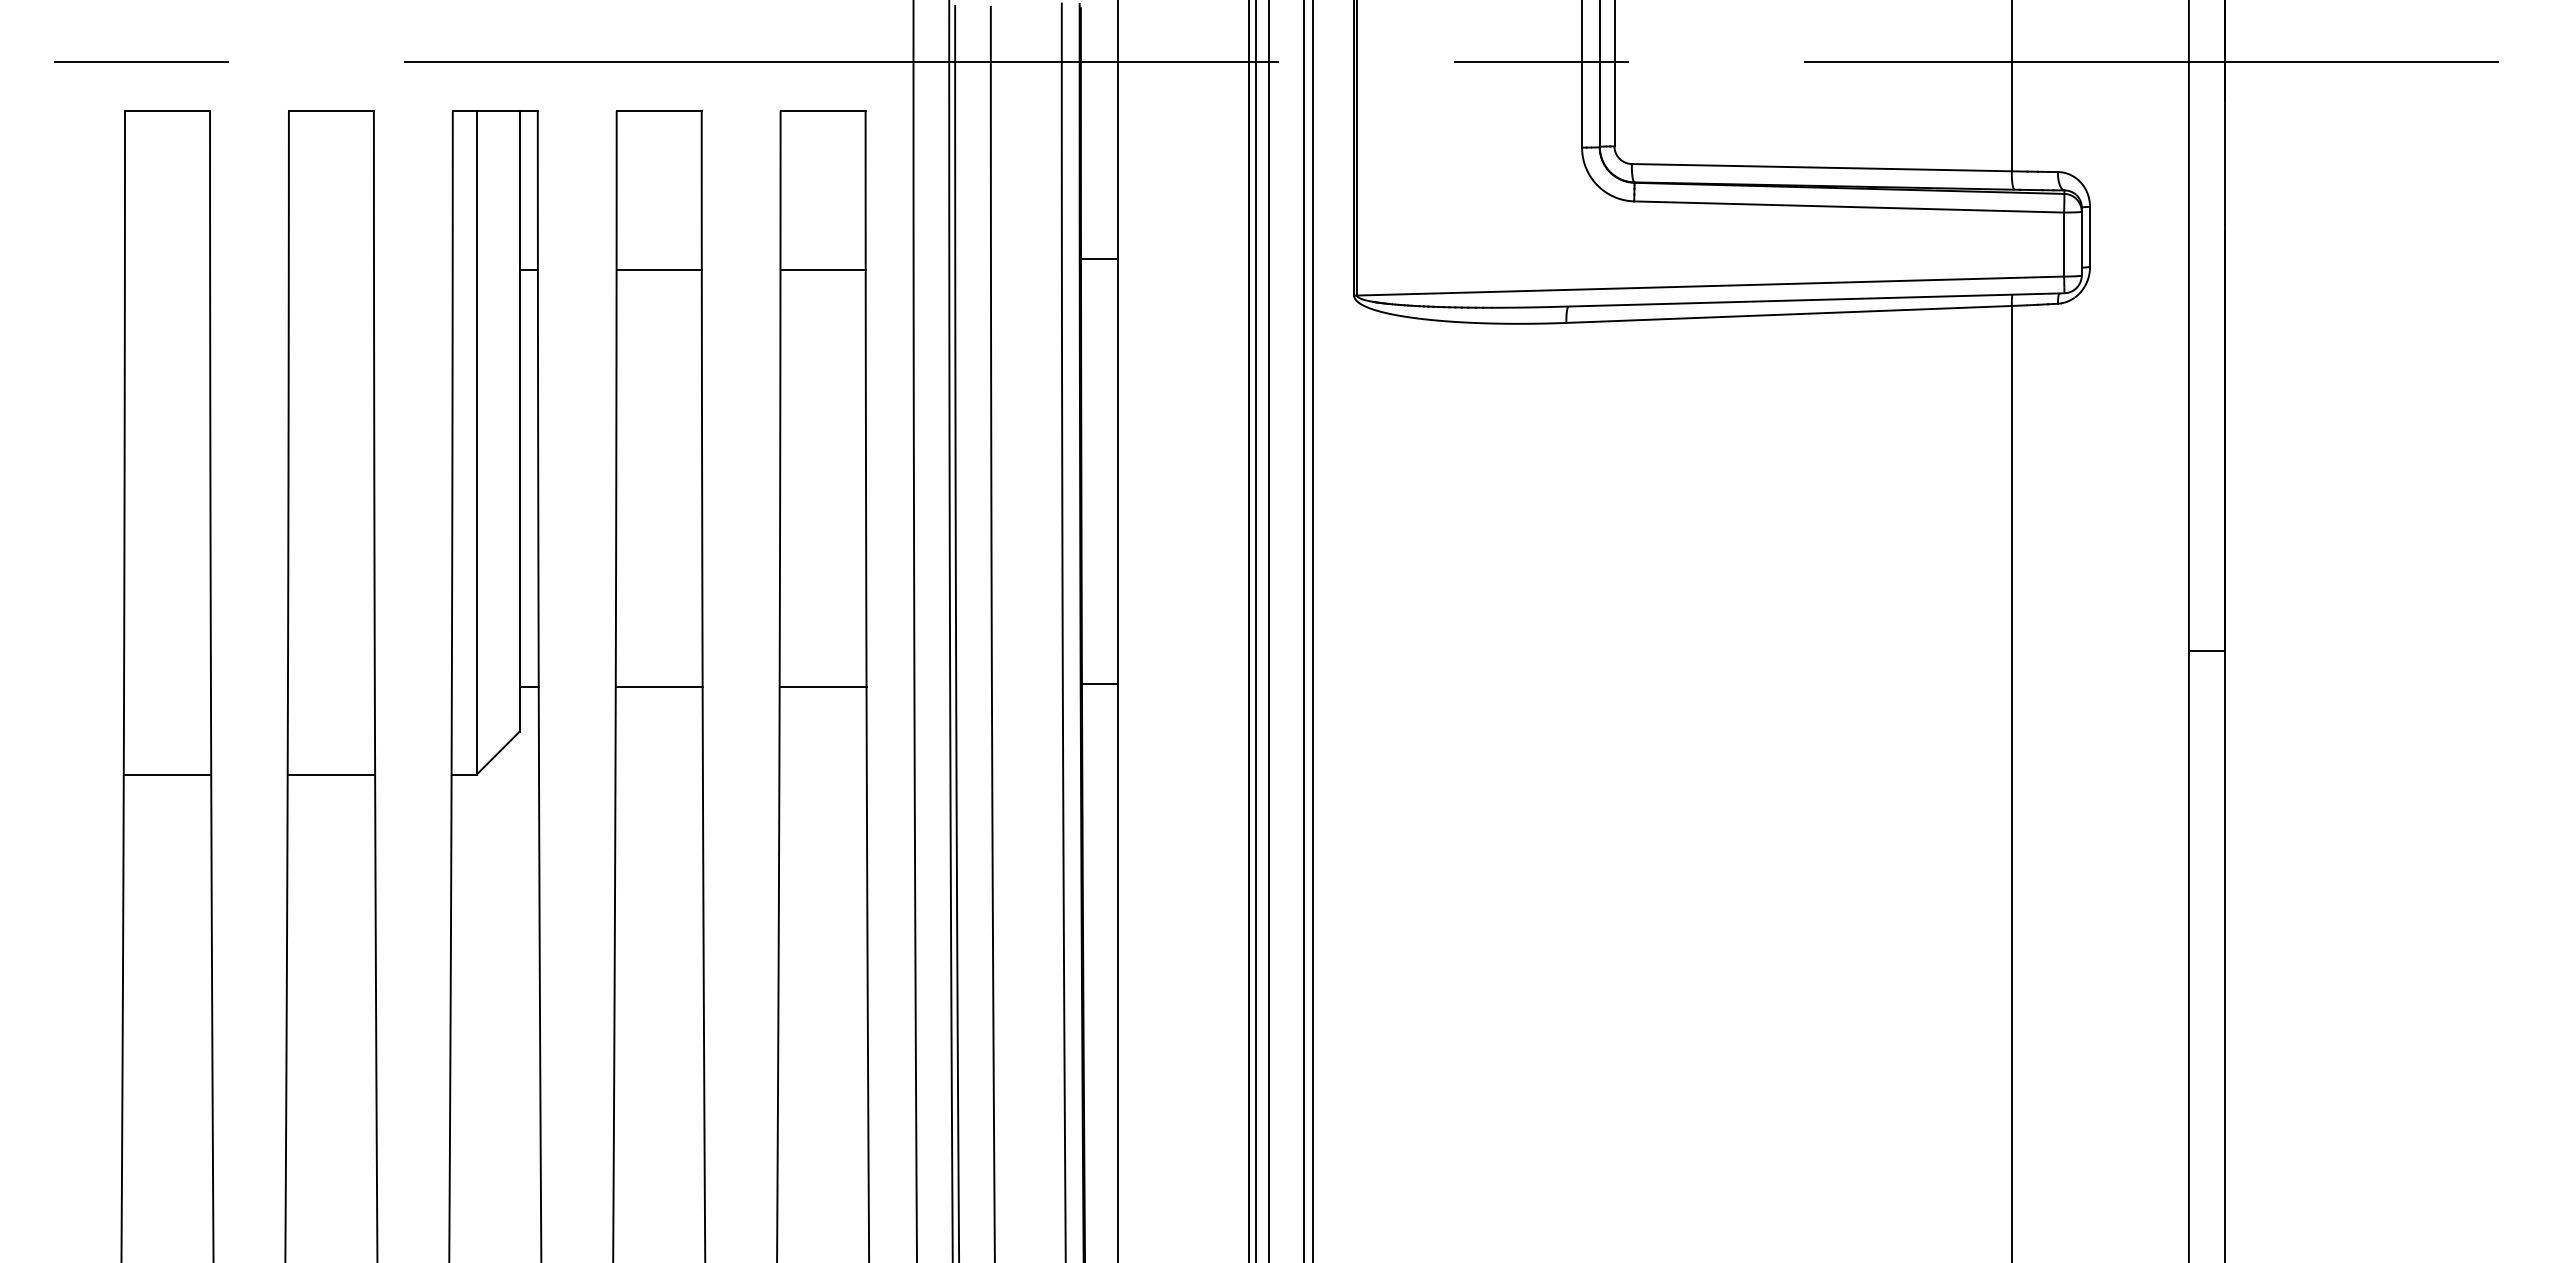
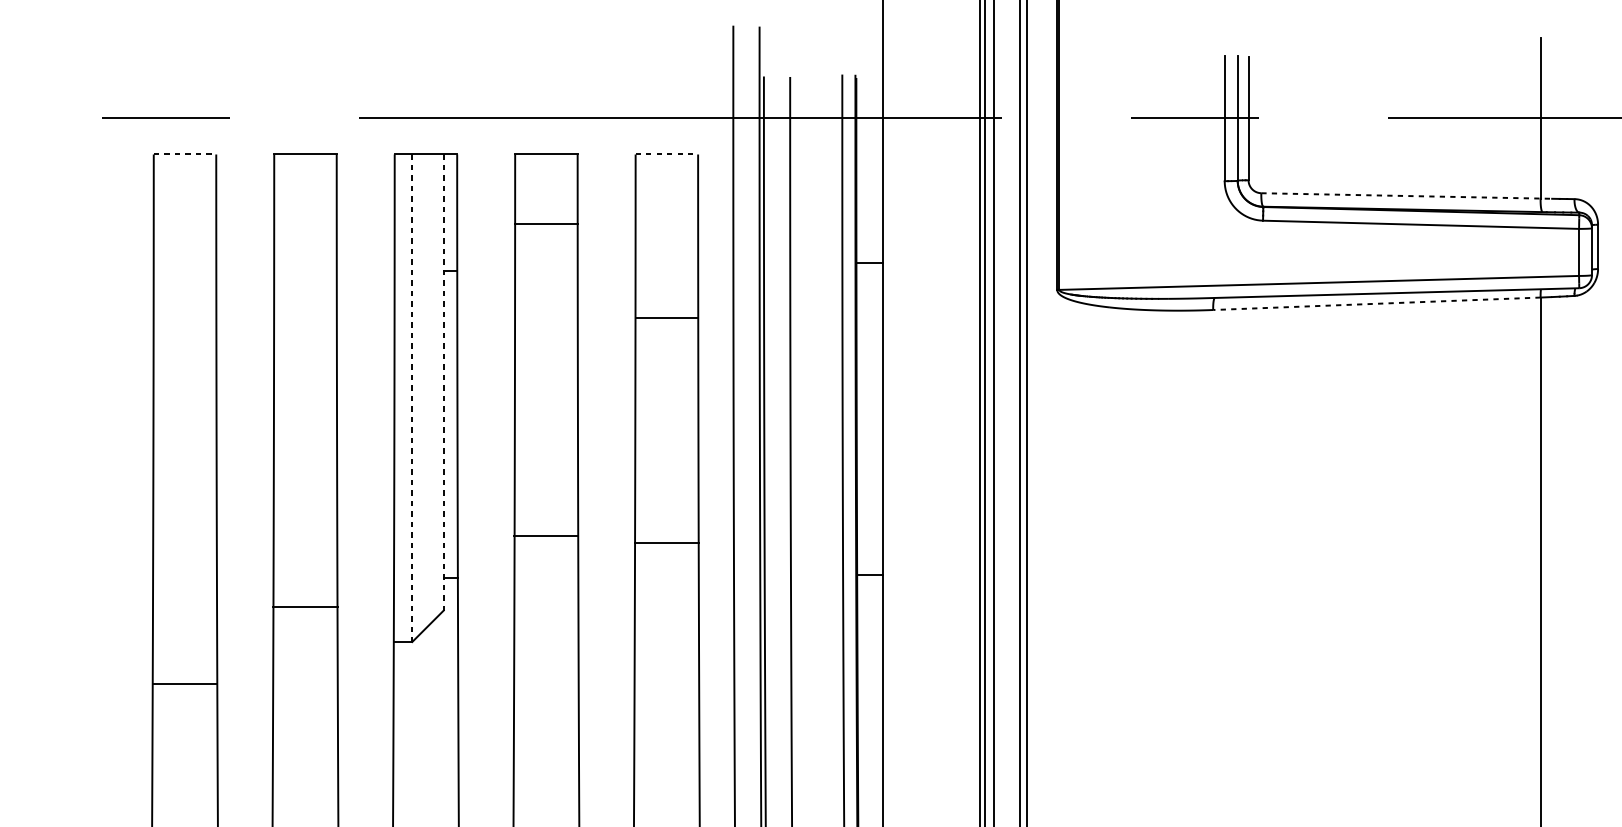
line: (167, 111) -> (185, 154), solid -> dashed
line: (823, 111) -> (667, 154), solid -> dashed
line: (1829, 167) -> (1406, 195), solid -> dashed
line: (658, 270) -> (545, 223), moved
line: (822, 270) -> (666, 317), moved
line: (1789, 314) -> (1377, 303), solid -> dashed
line: (519, 422) -> (443, 383), solid -> dashed
line: (476, 442) -> (412, 397), solid -> dashed
line: (658, 687) -> (545, 536), moved
line: (822, 687) -> (666, 543), moved
line: (167, 774) -> (185, 683), moved
line: (331, 774) -> (305, 607), moved

